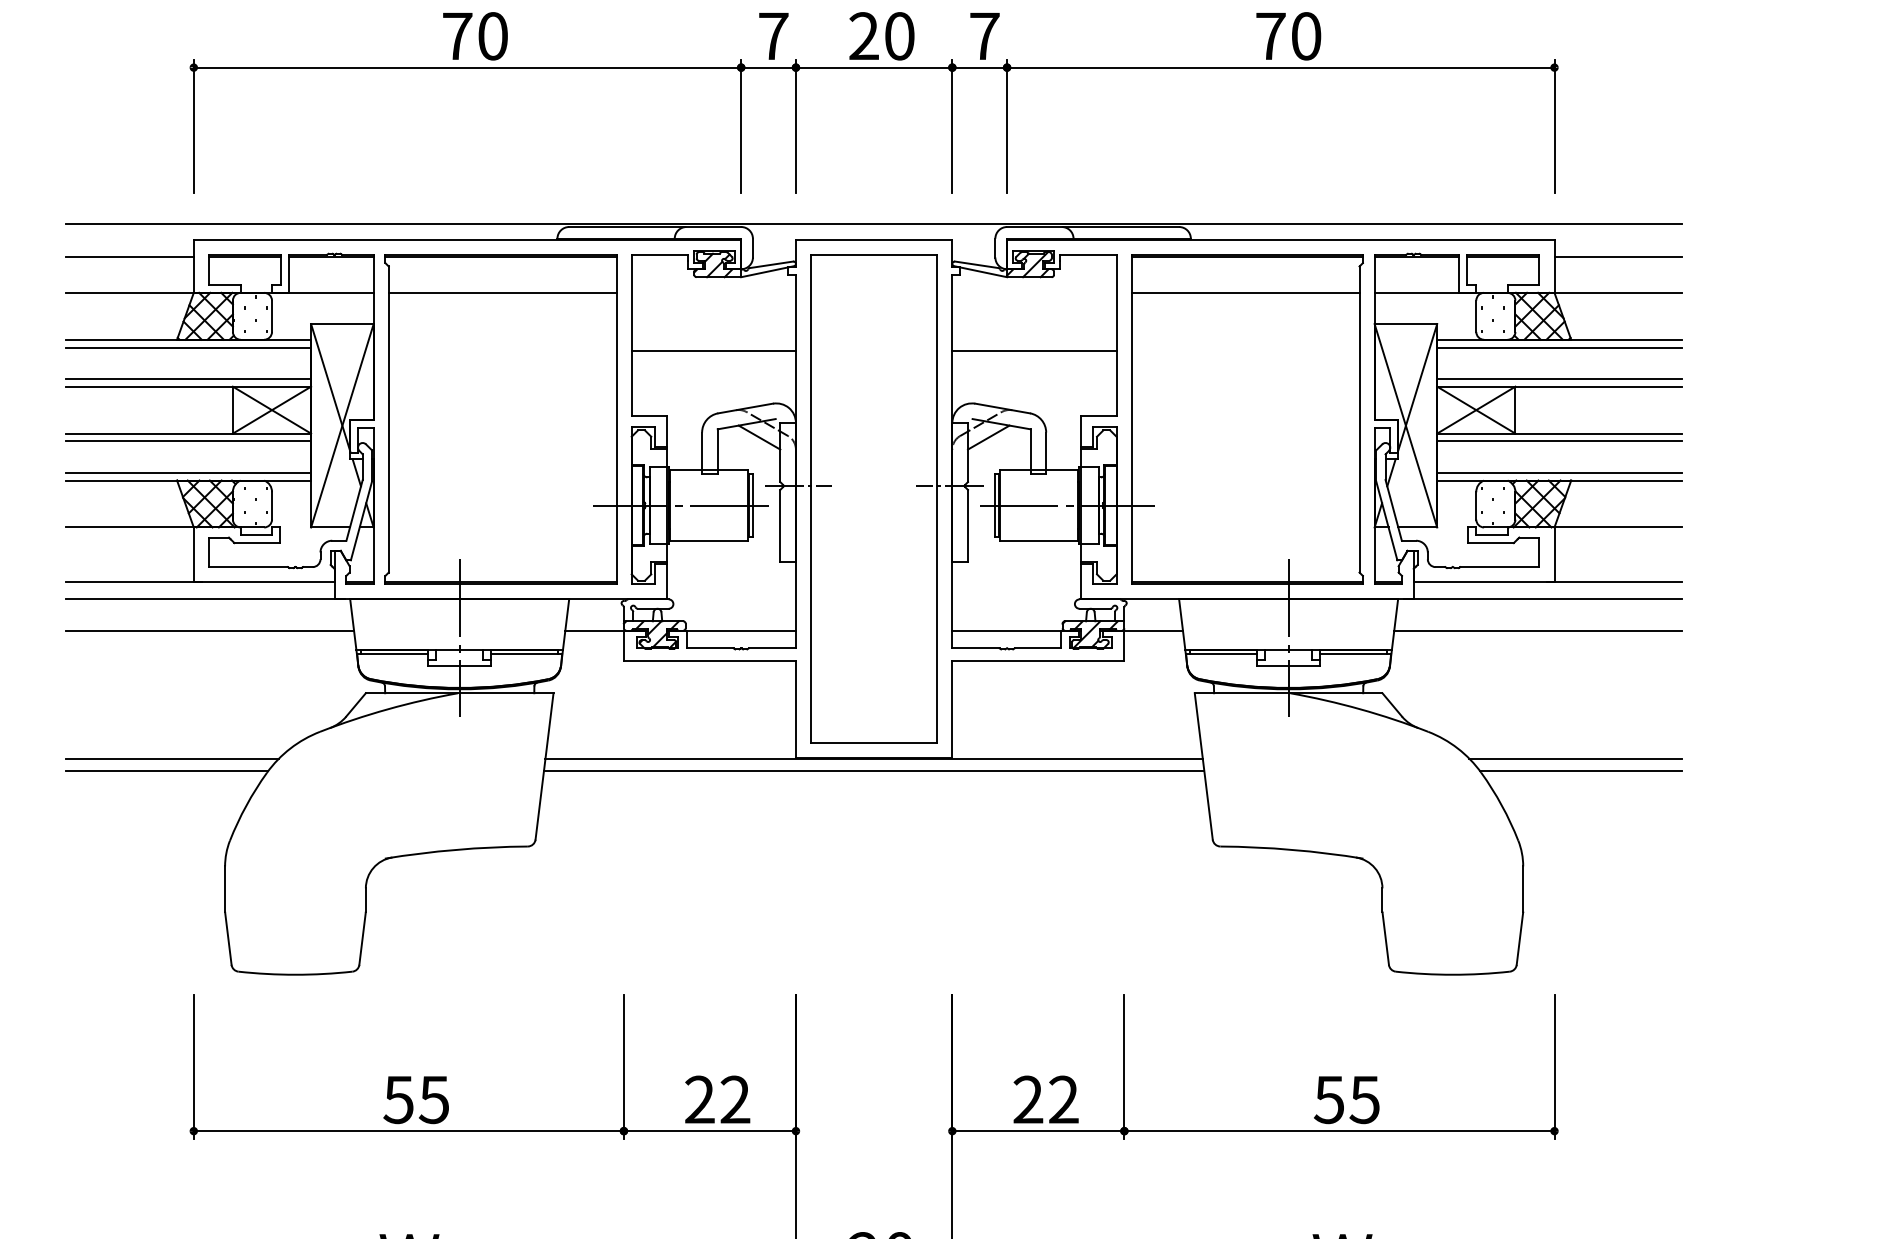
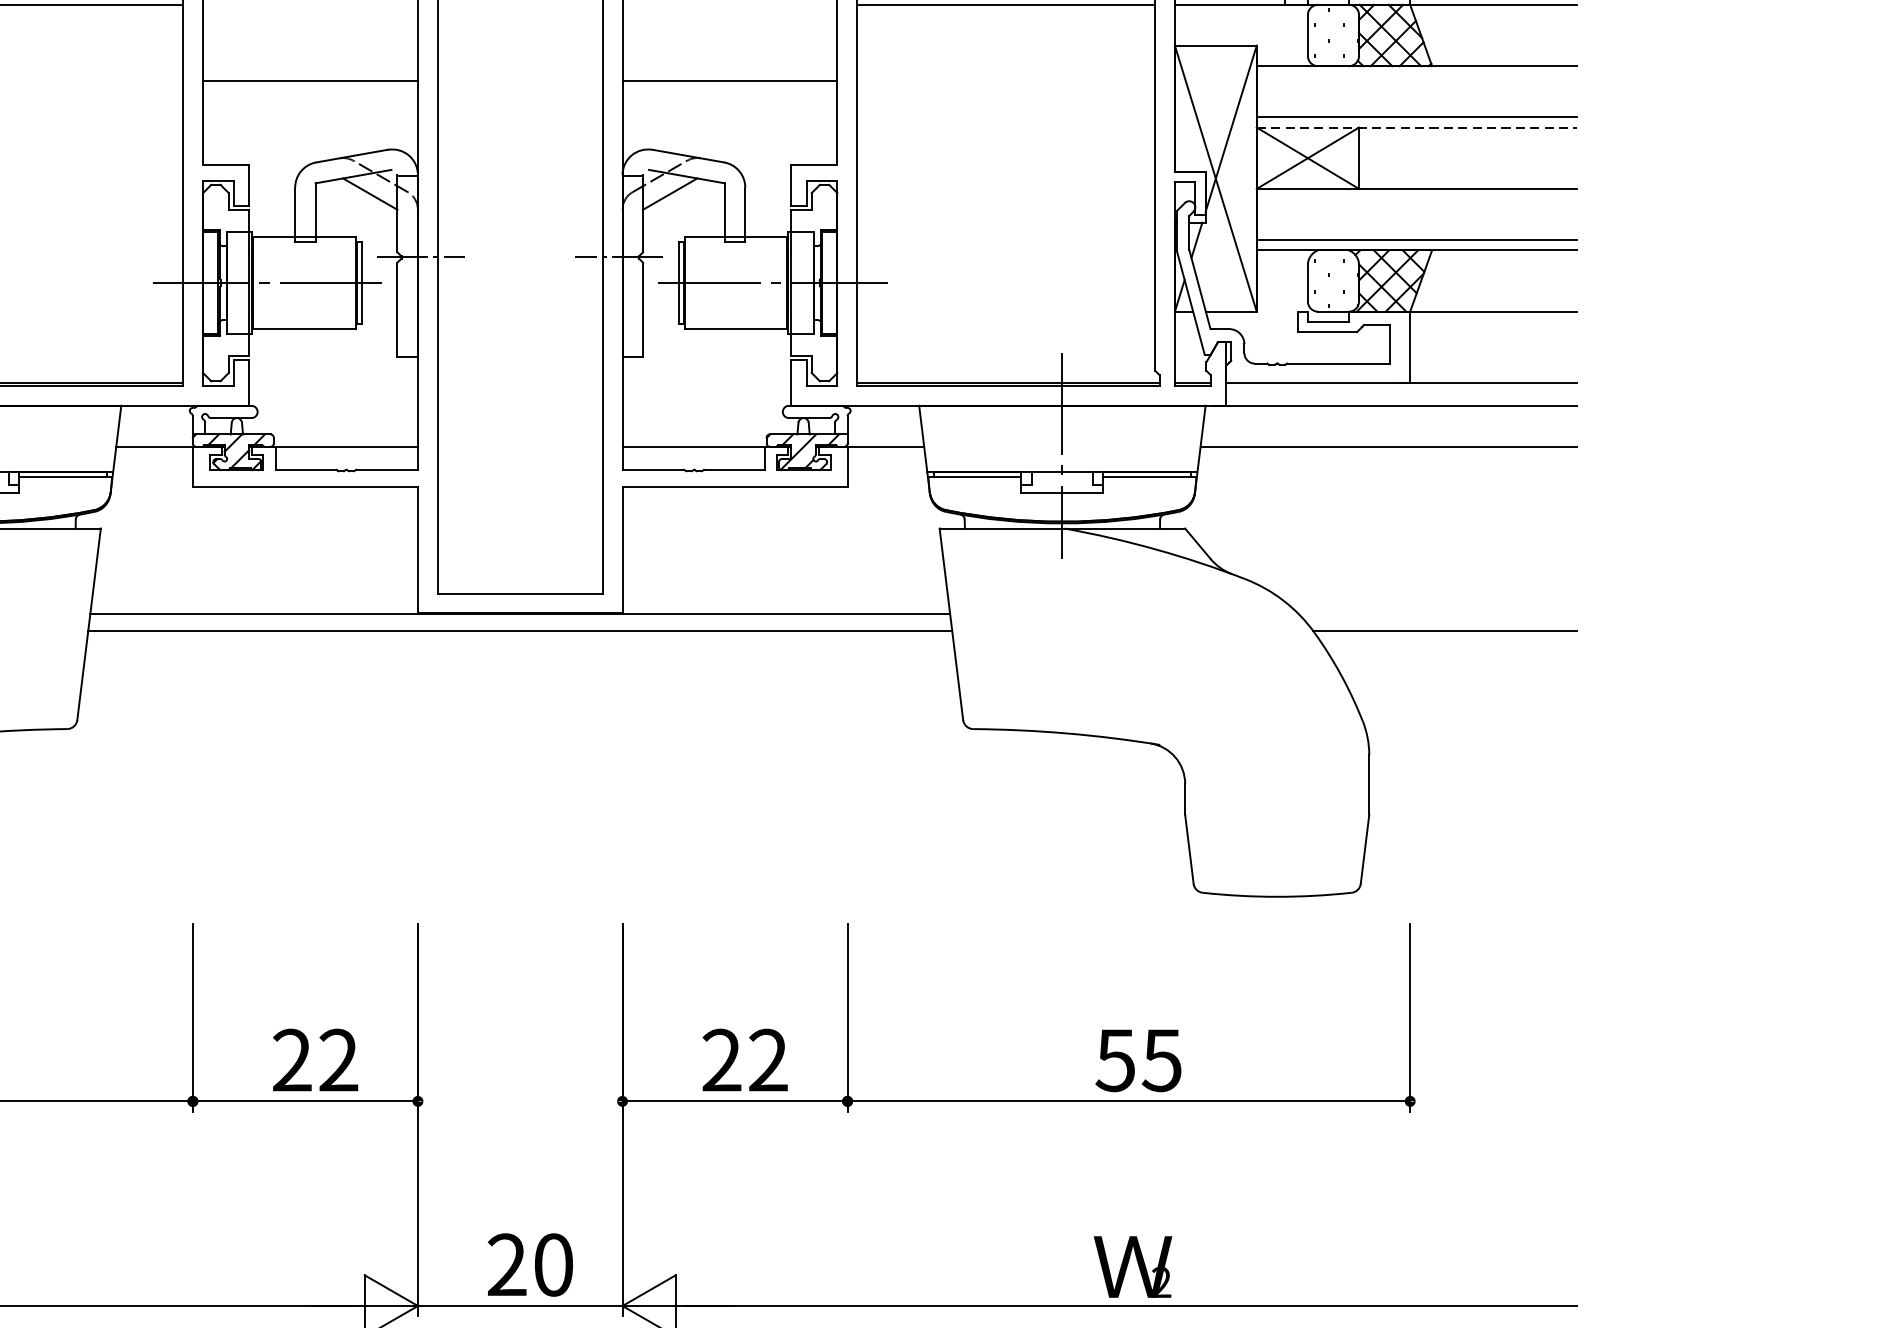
line: (1559, 347) -> (1416, 76), removed
line: (1560, 386) -> (1418, 127), solid -> dashed
line: (1559, 441) -> (1416, 199), removed
line: (1575, 758) -> (1437, 613), removed

